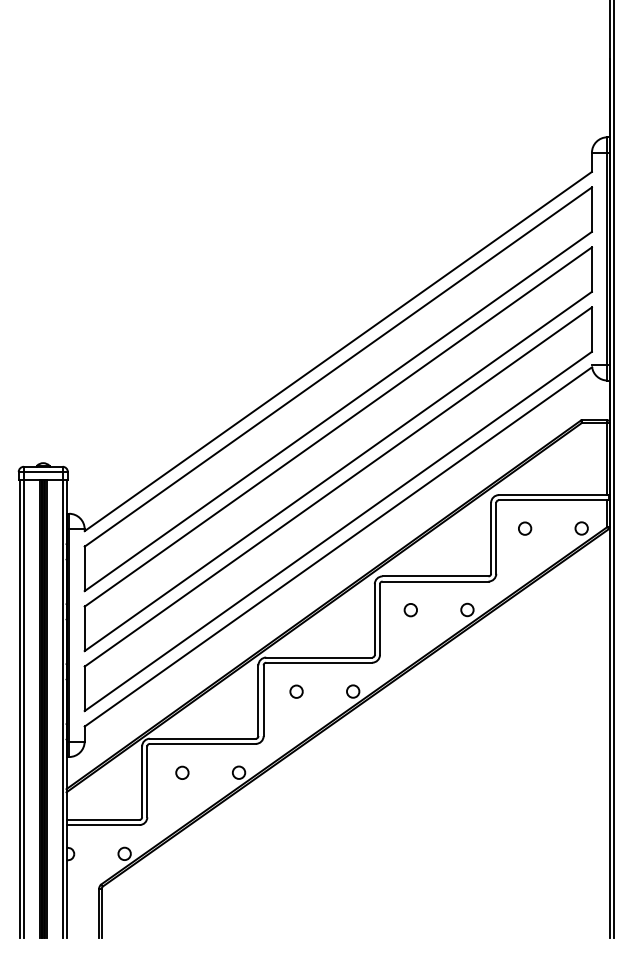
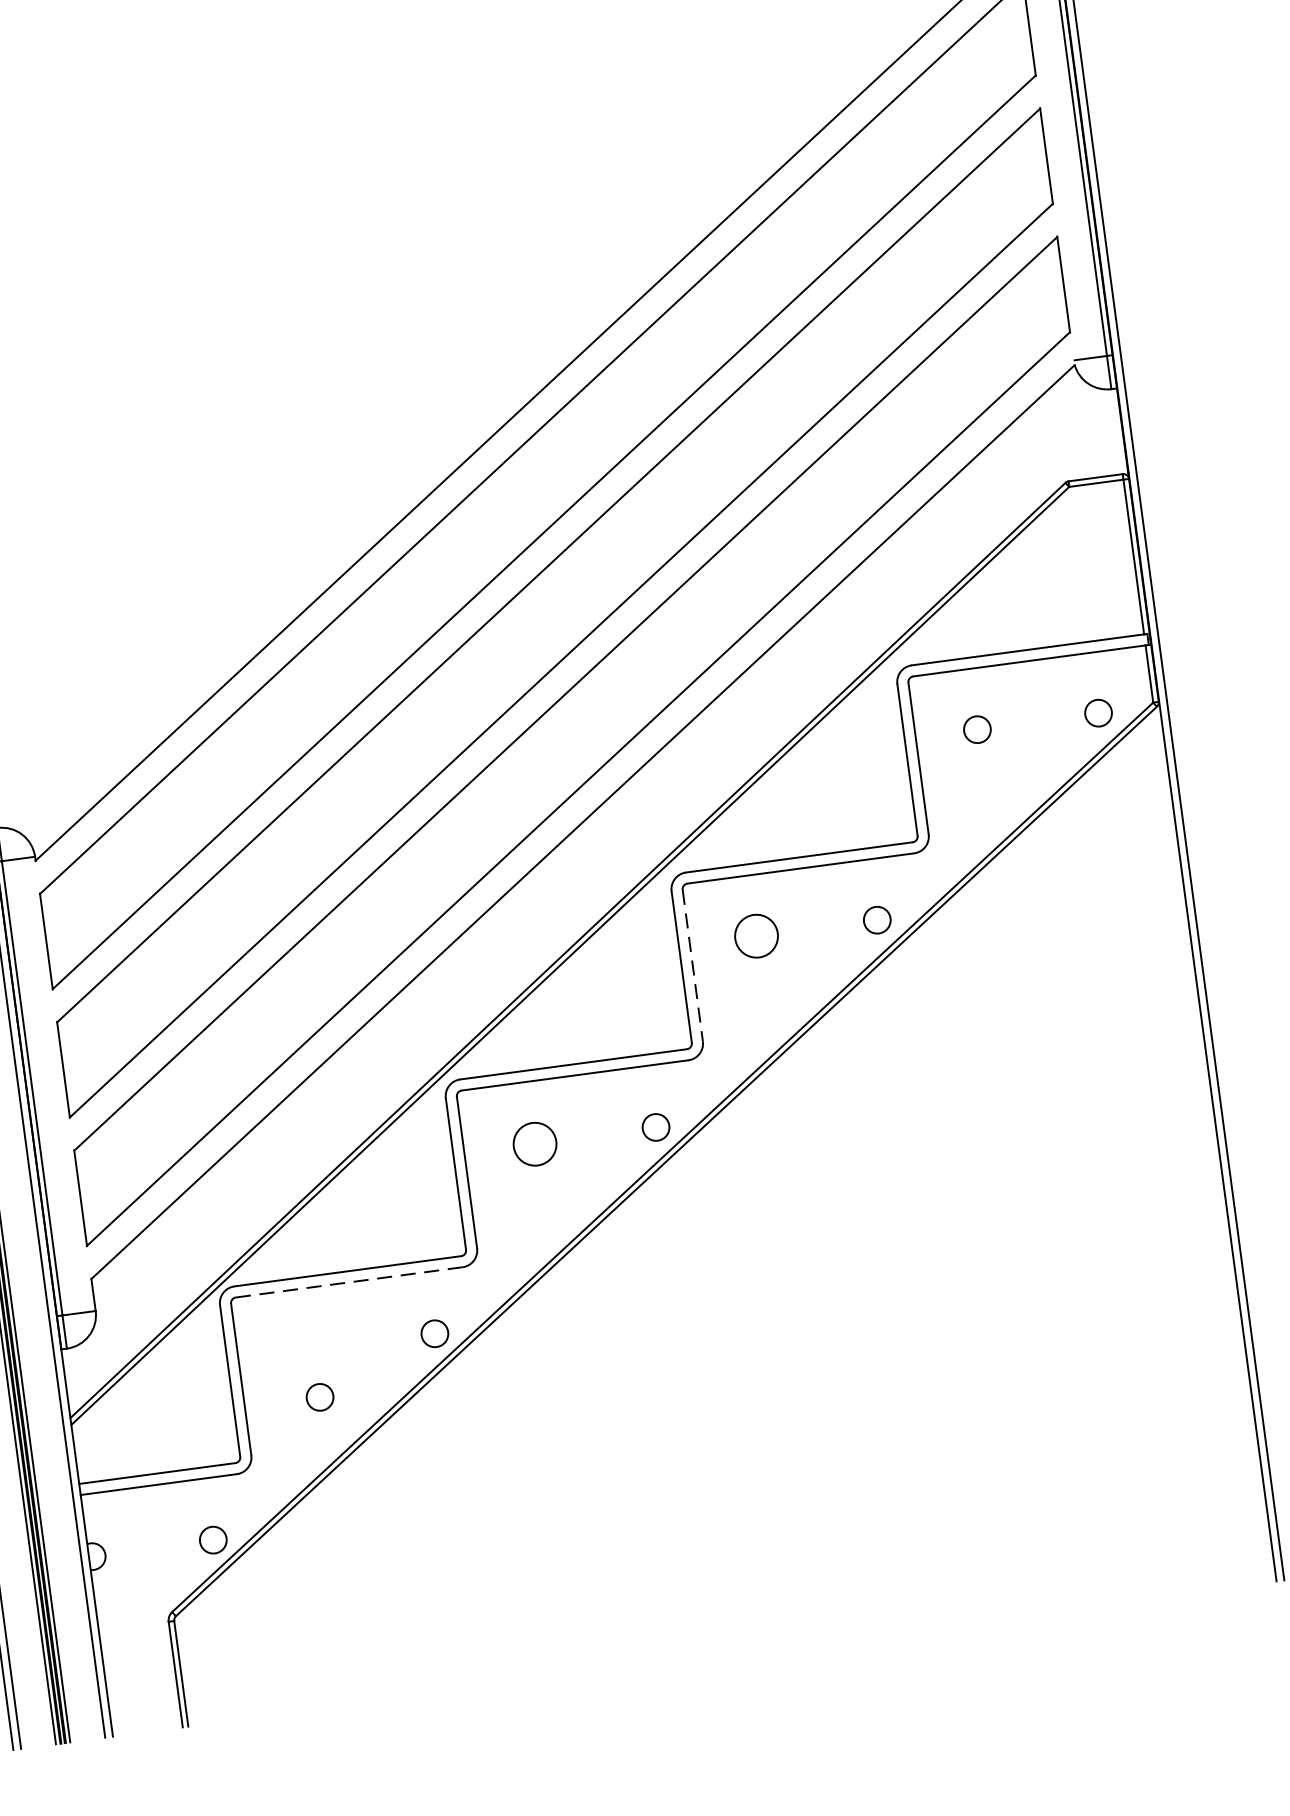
circle: (410, 610) -> (755, 937), size x1.6
line: (379, 620) -> (692, 967), solid -> dashed
circle: (296, 691) -> (534, 1143), size x1.6
line: (202, 743) -> (348, 1281), solid -> dashed
circle: (182, 772) -> (320, 1396), moved

